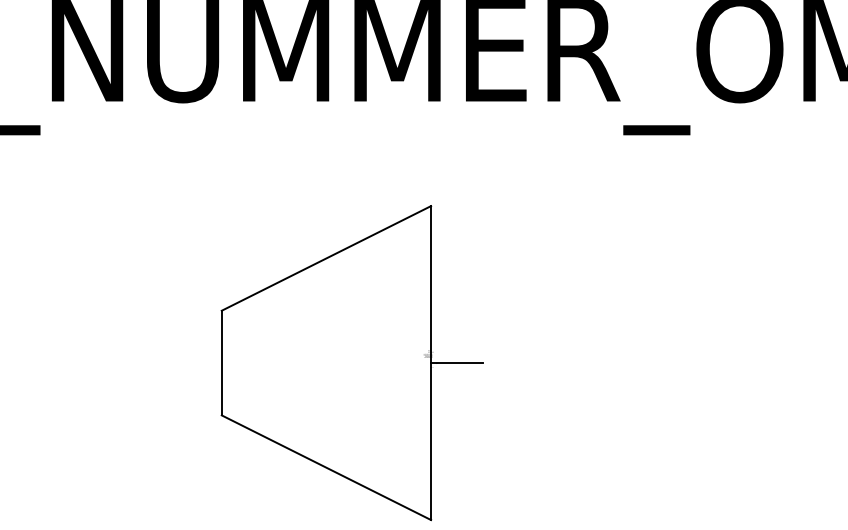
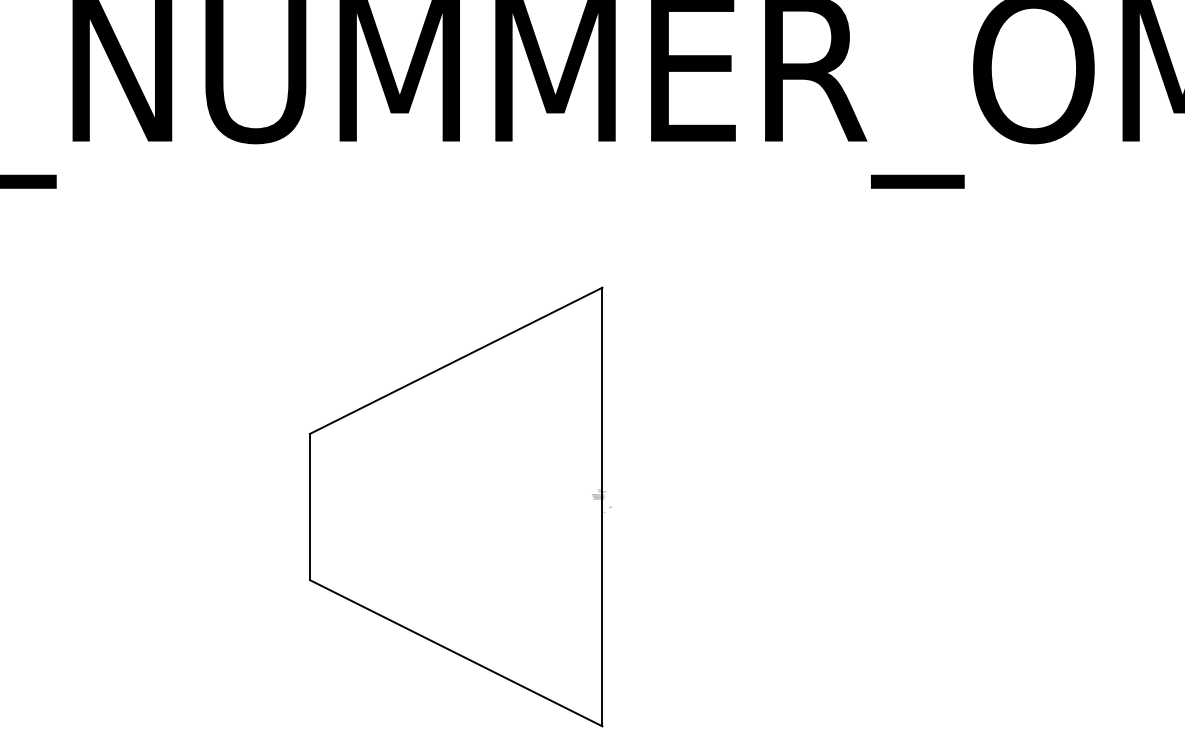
line: (457, 363) -> (639, 507), removed

